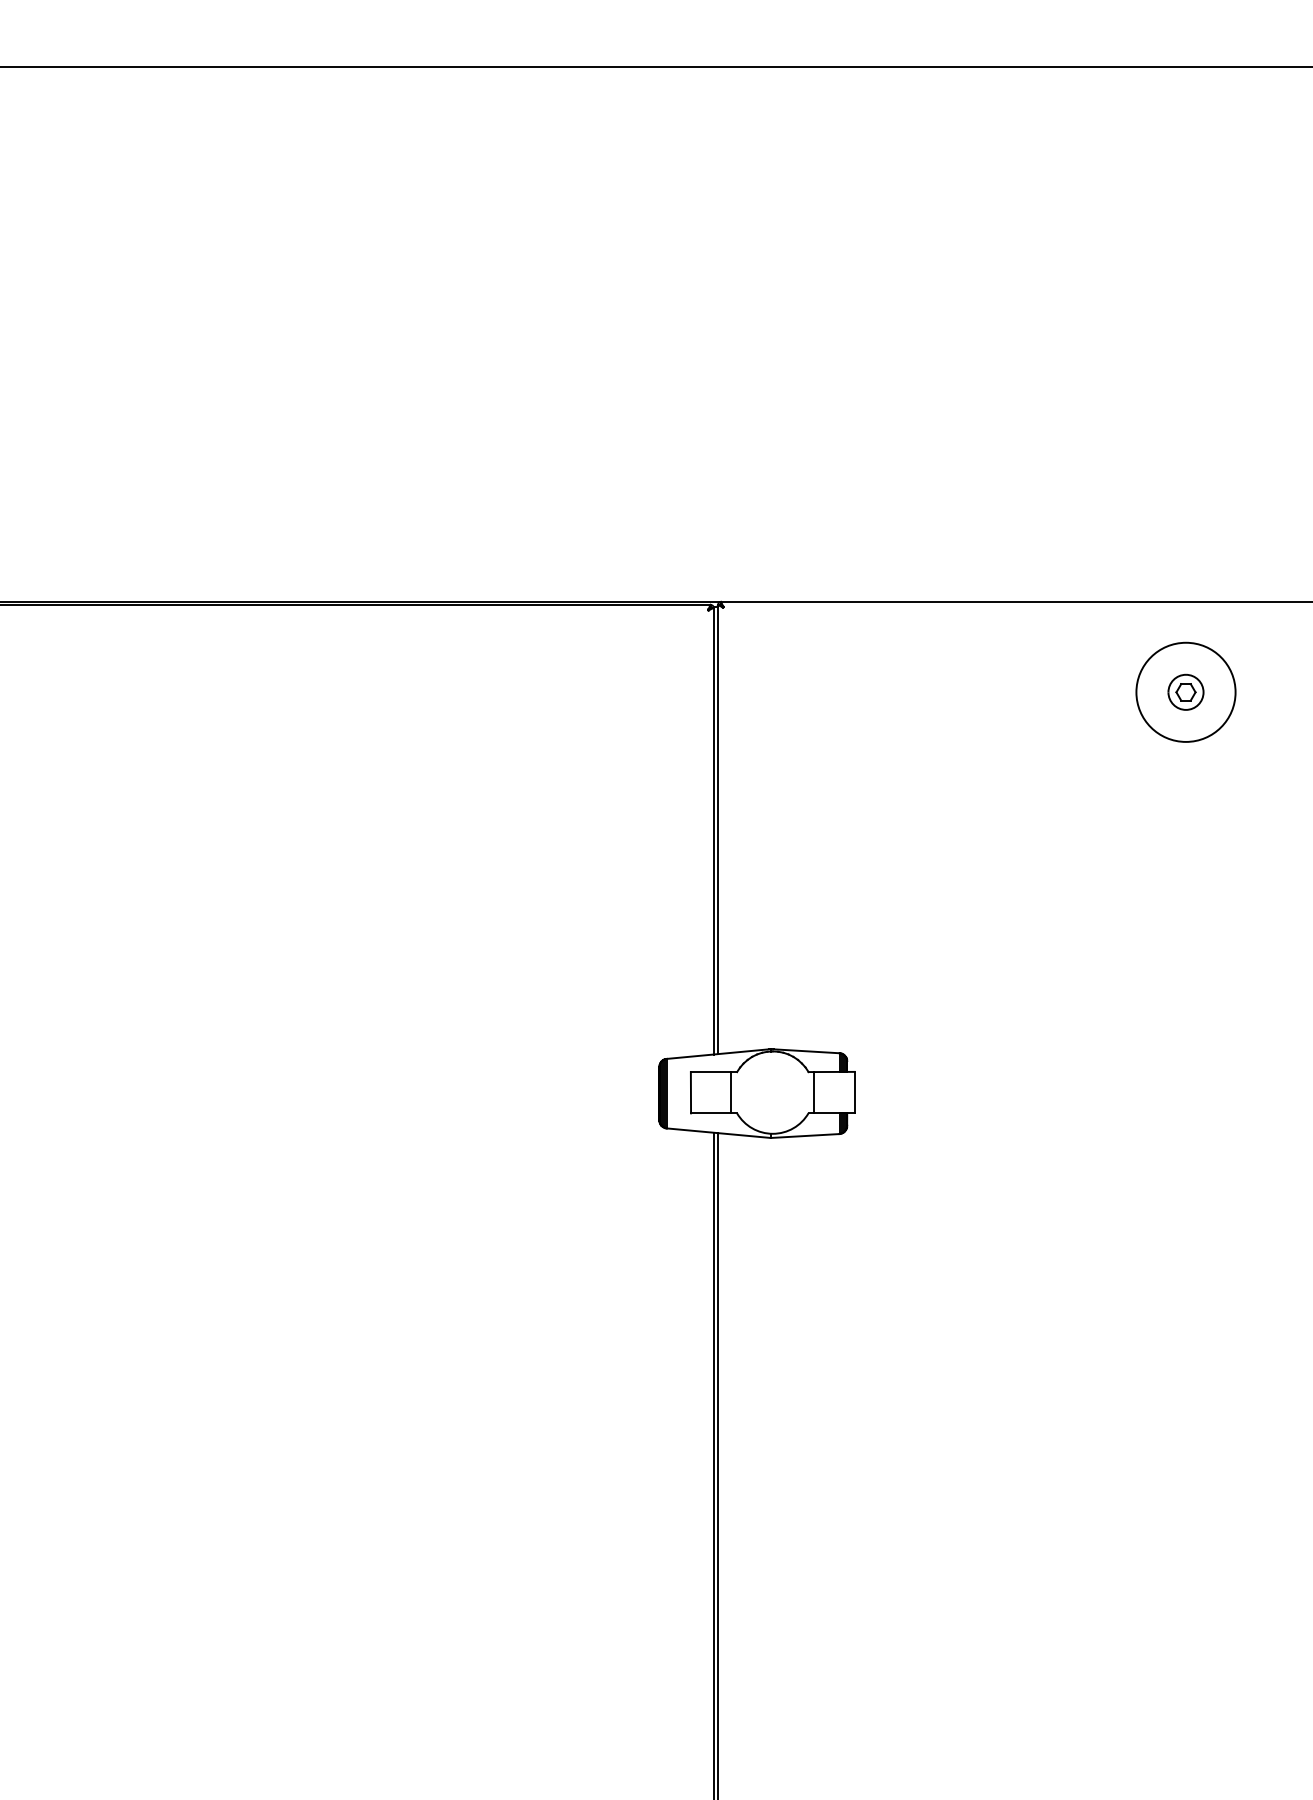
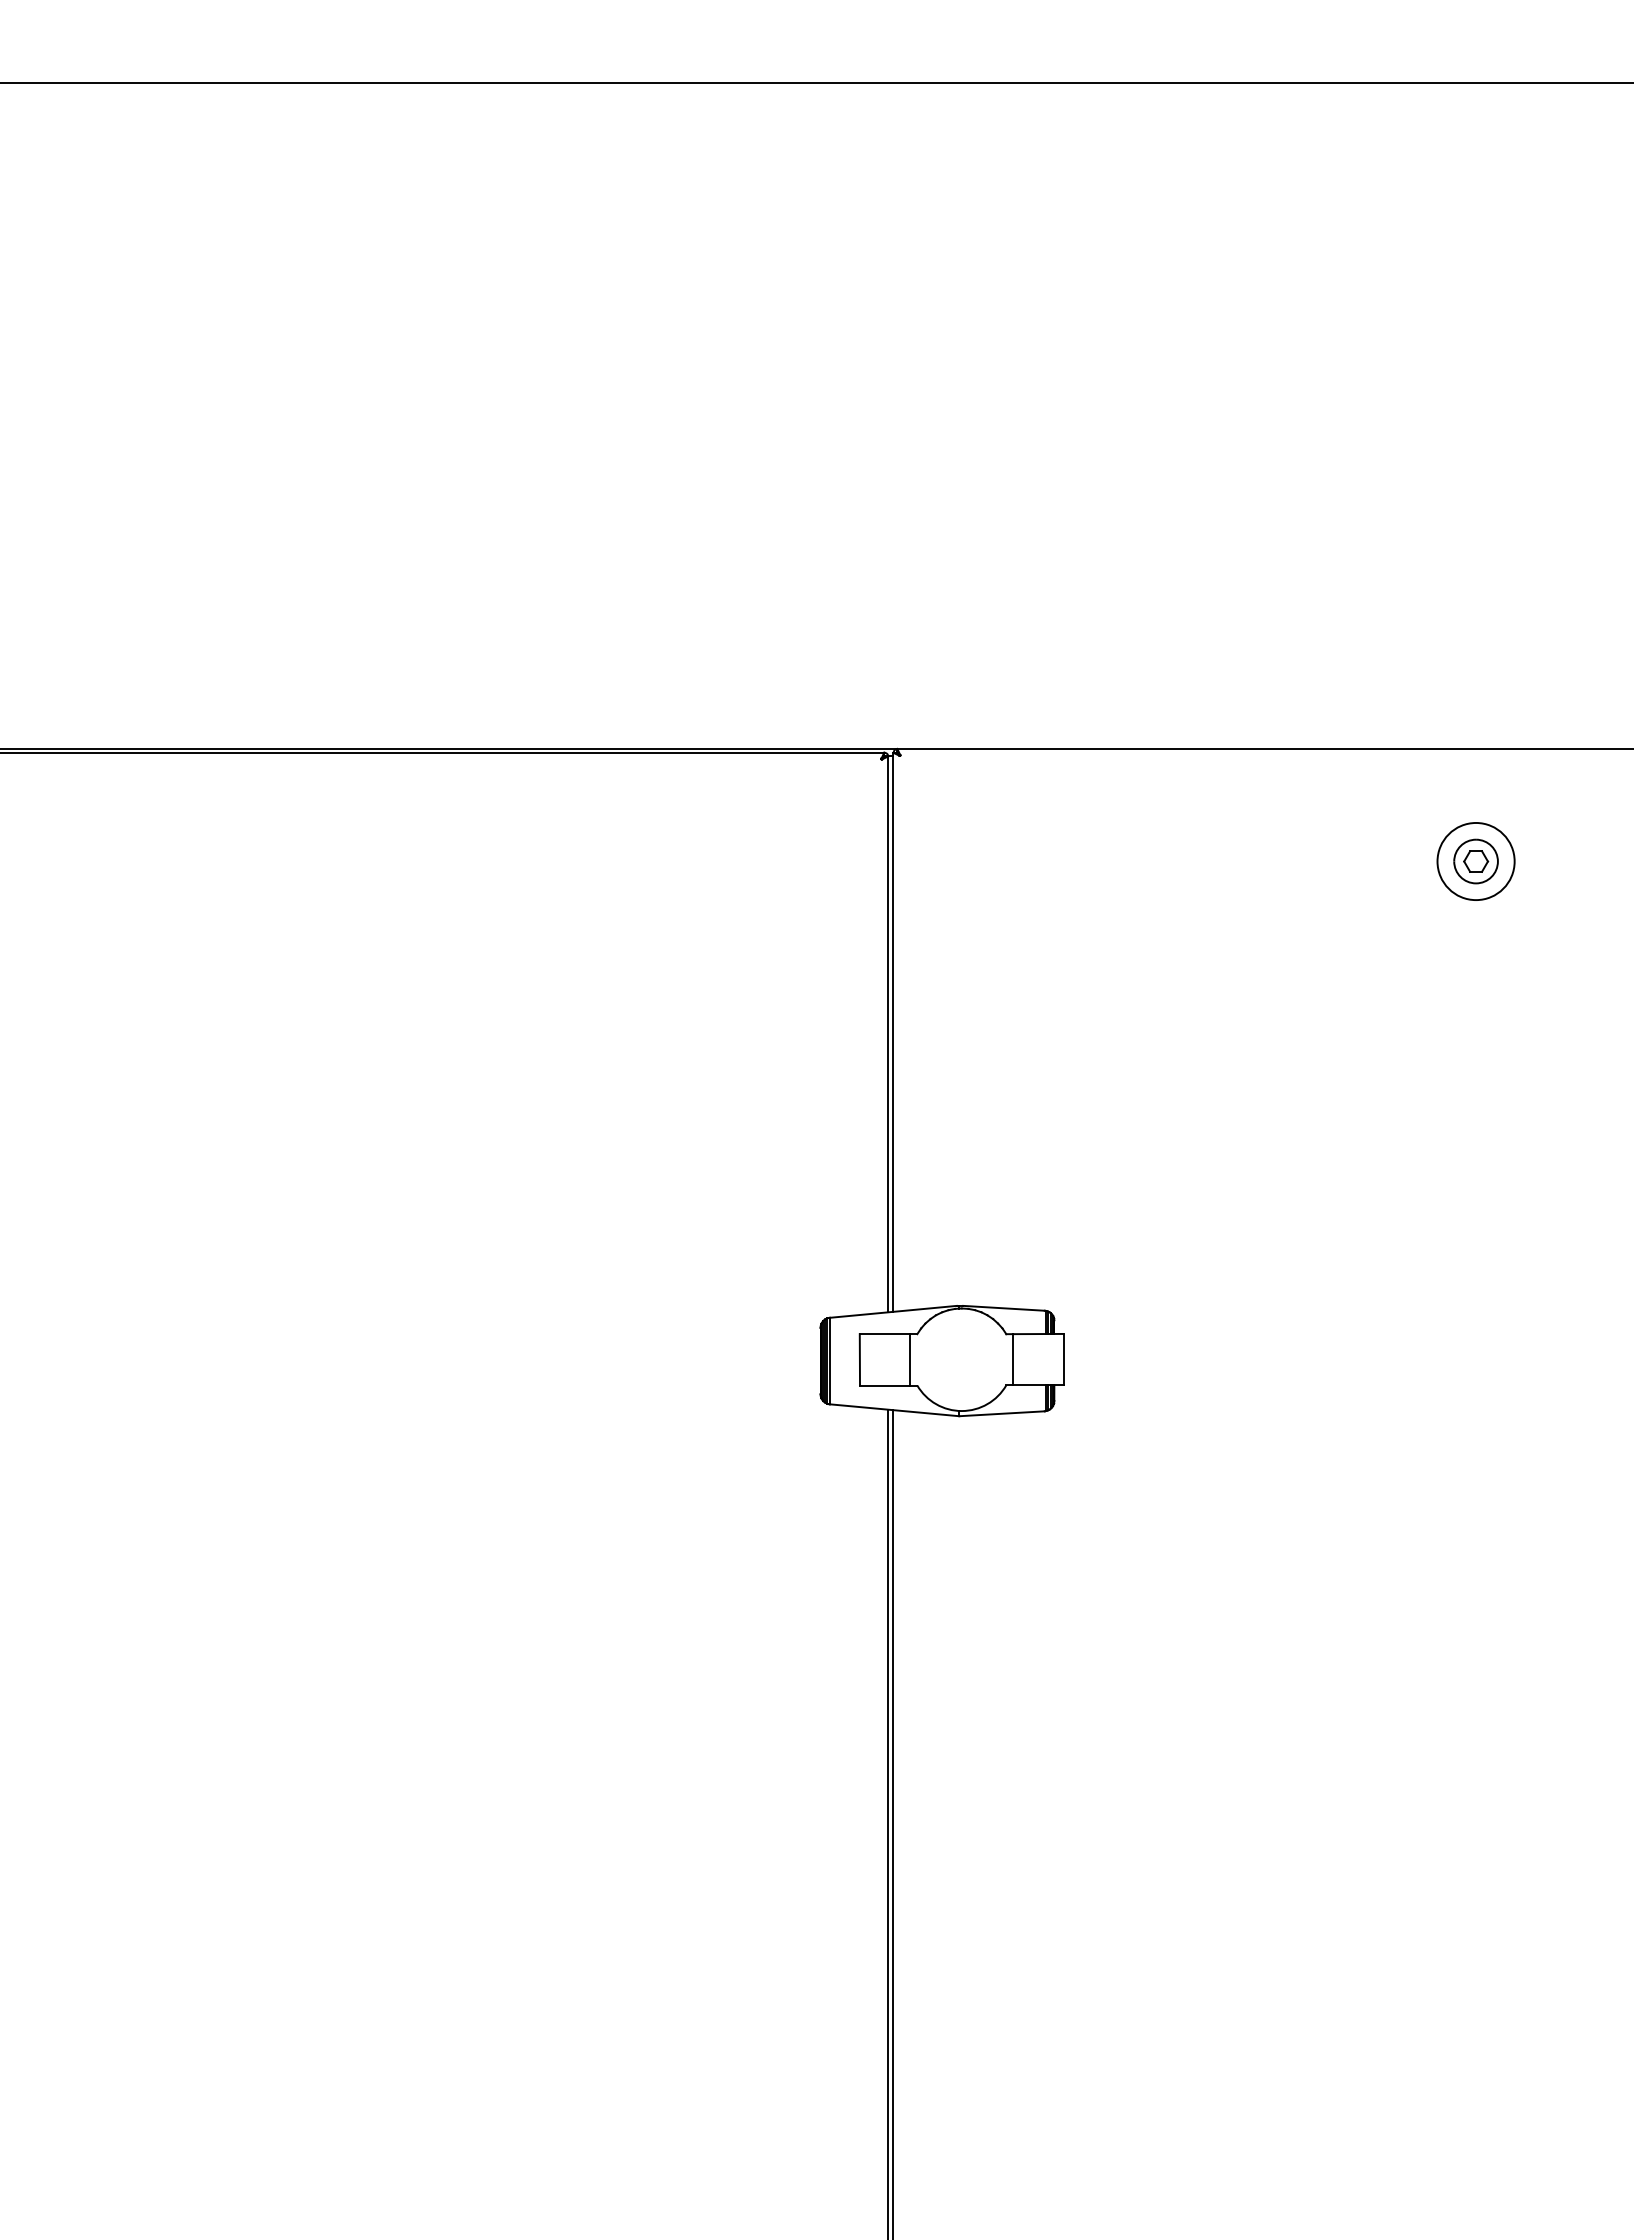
circle: (1185, 692) -> (1475, 861), size x0.62

